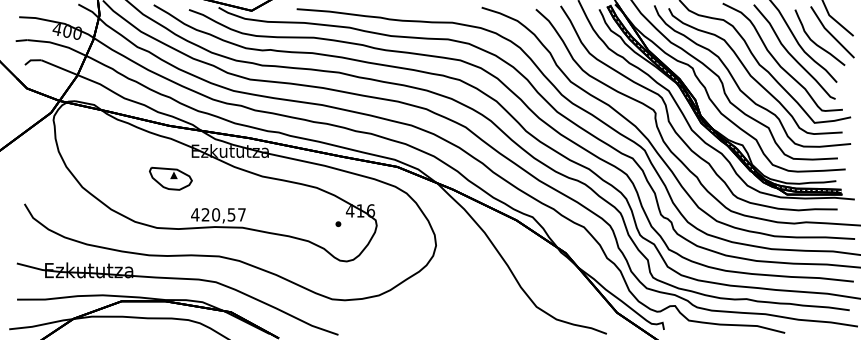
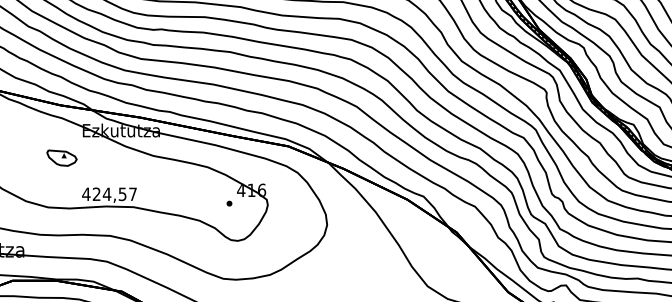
part: (170, 178) -> (61, 157), size x0.7
text: (215, 214) -> (106, 193), 420,57 -> 424,57

